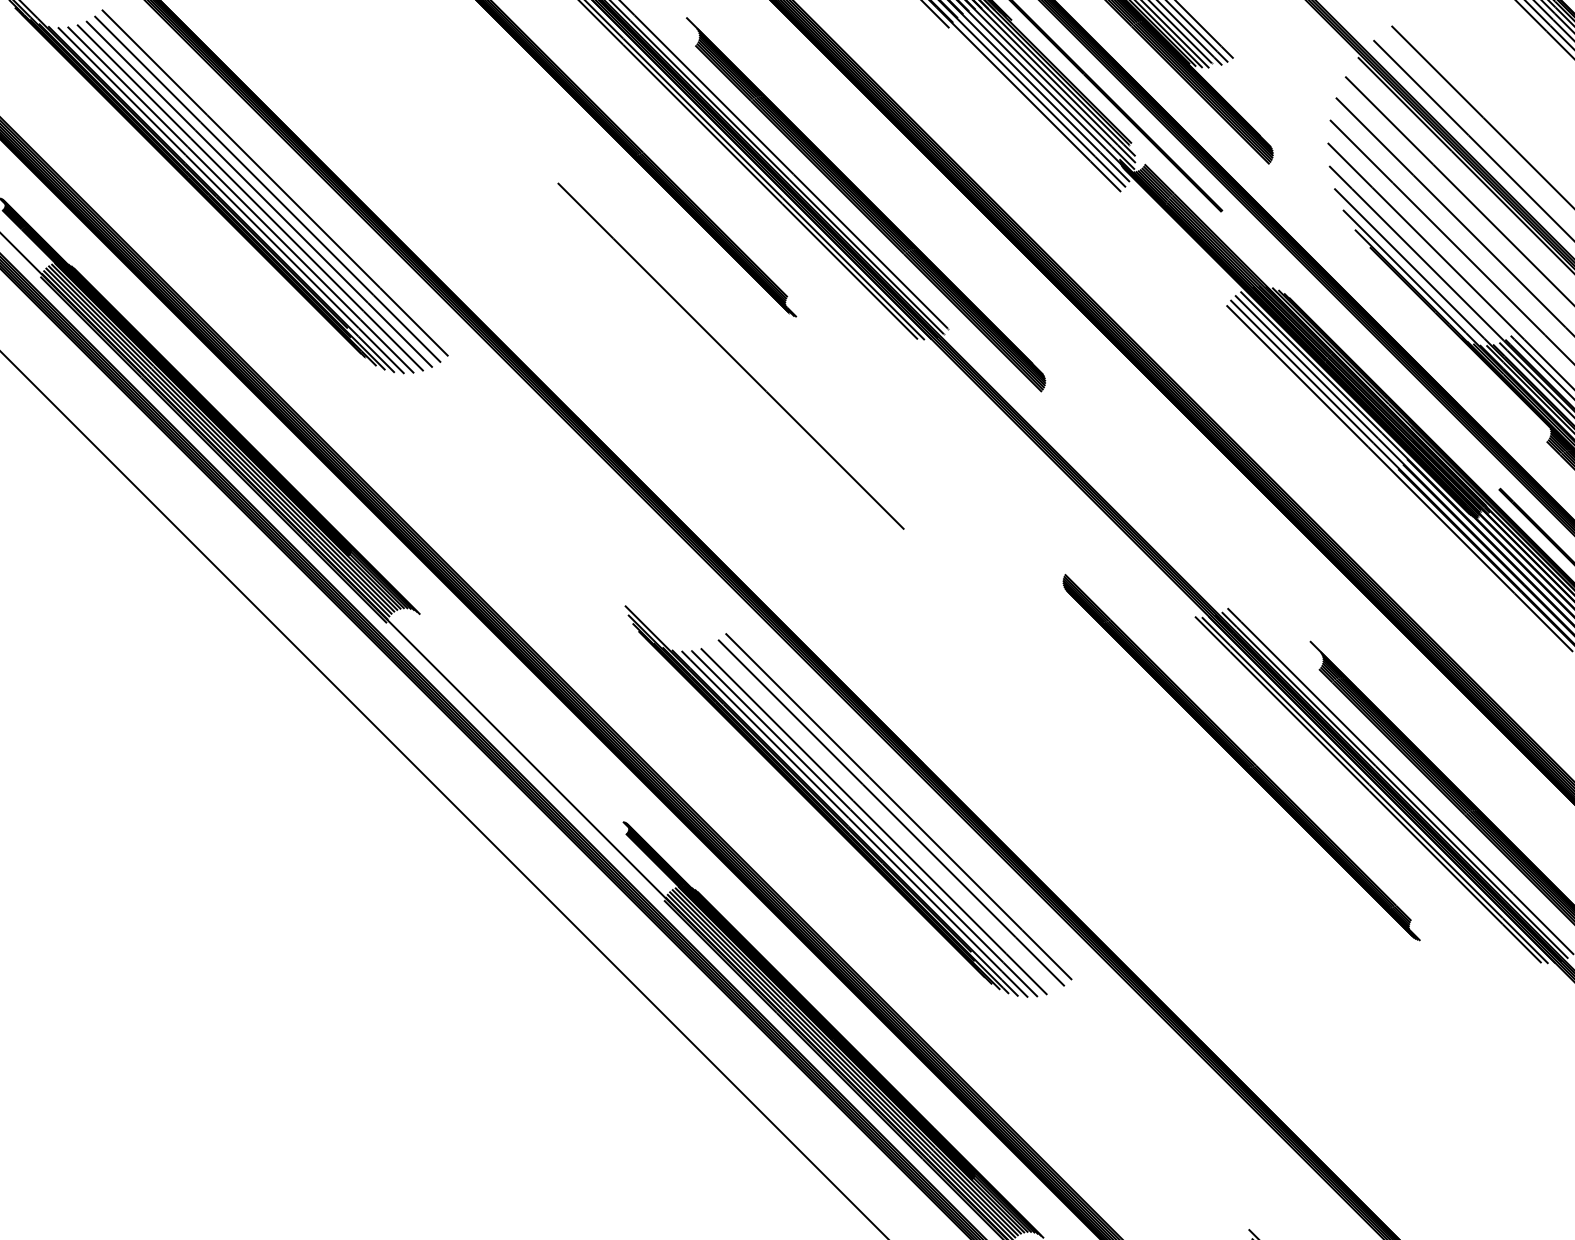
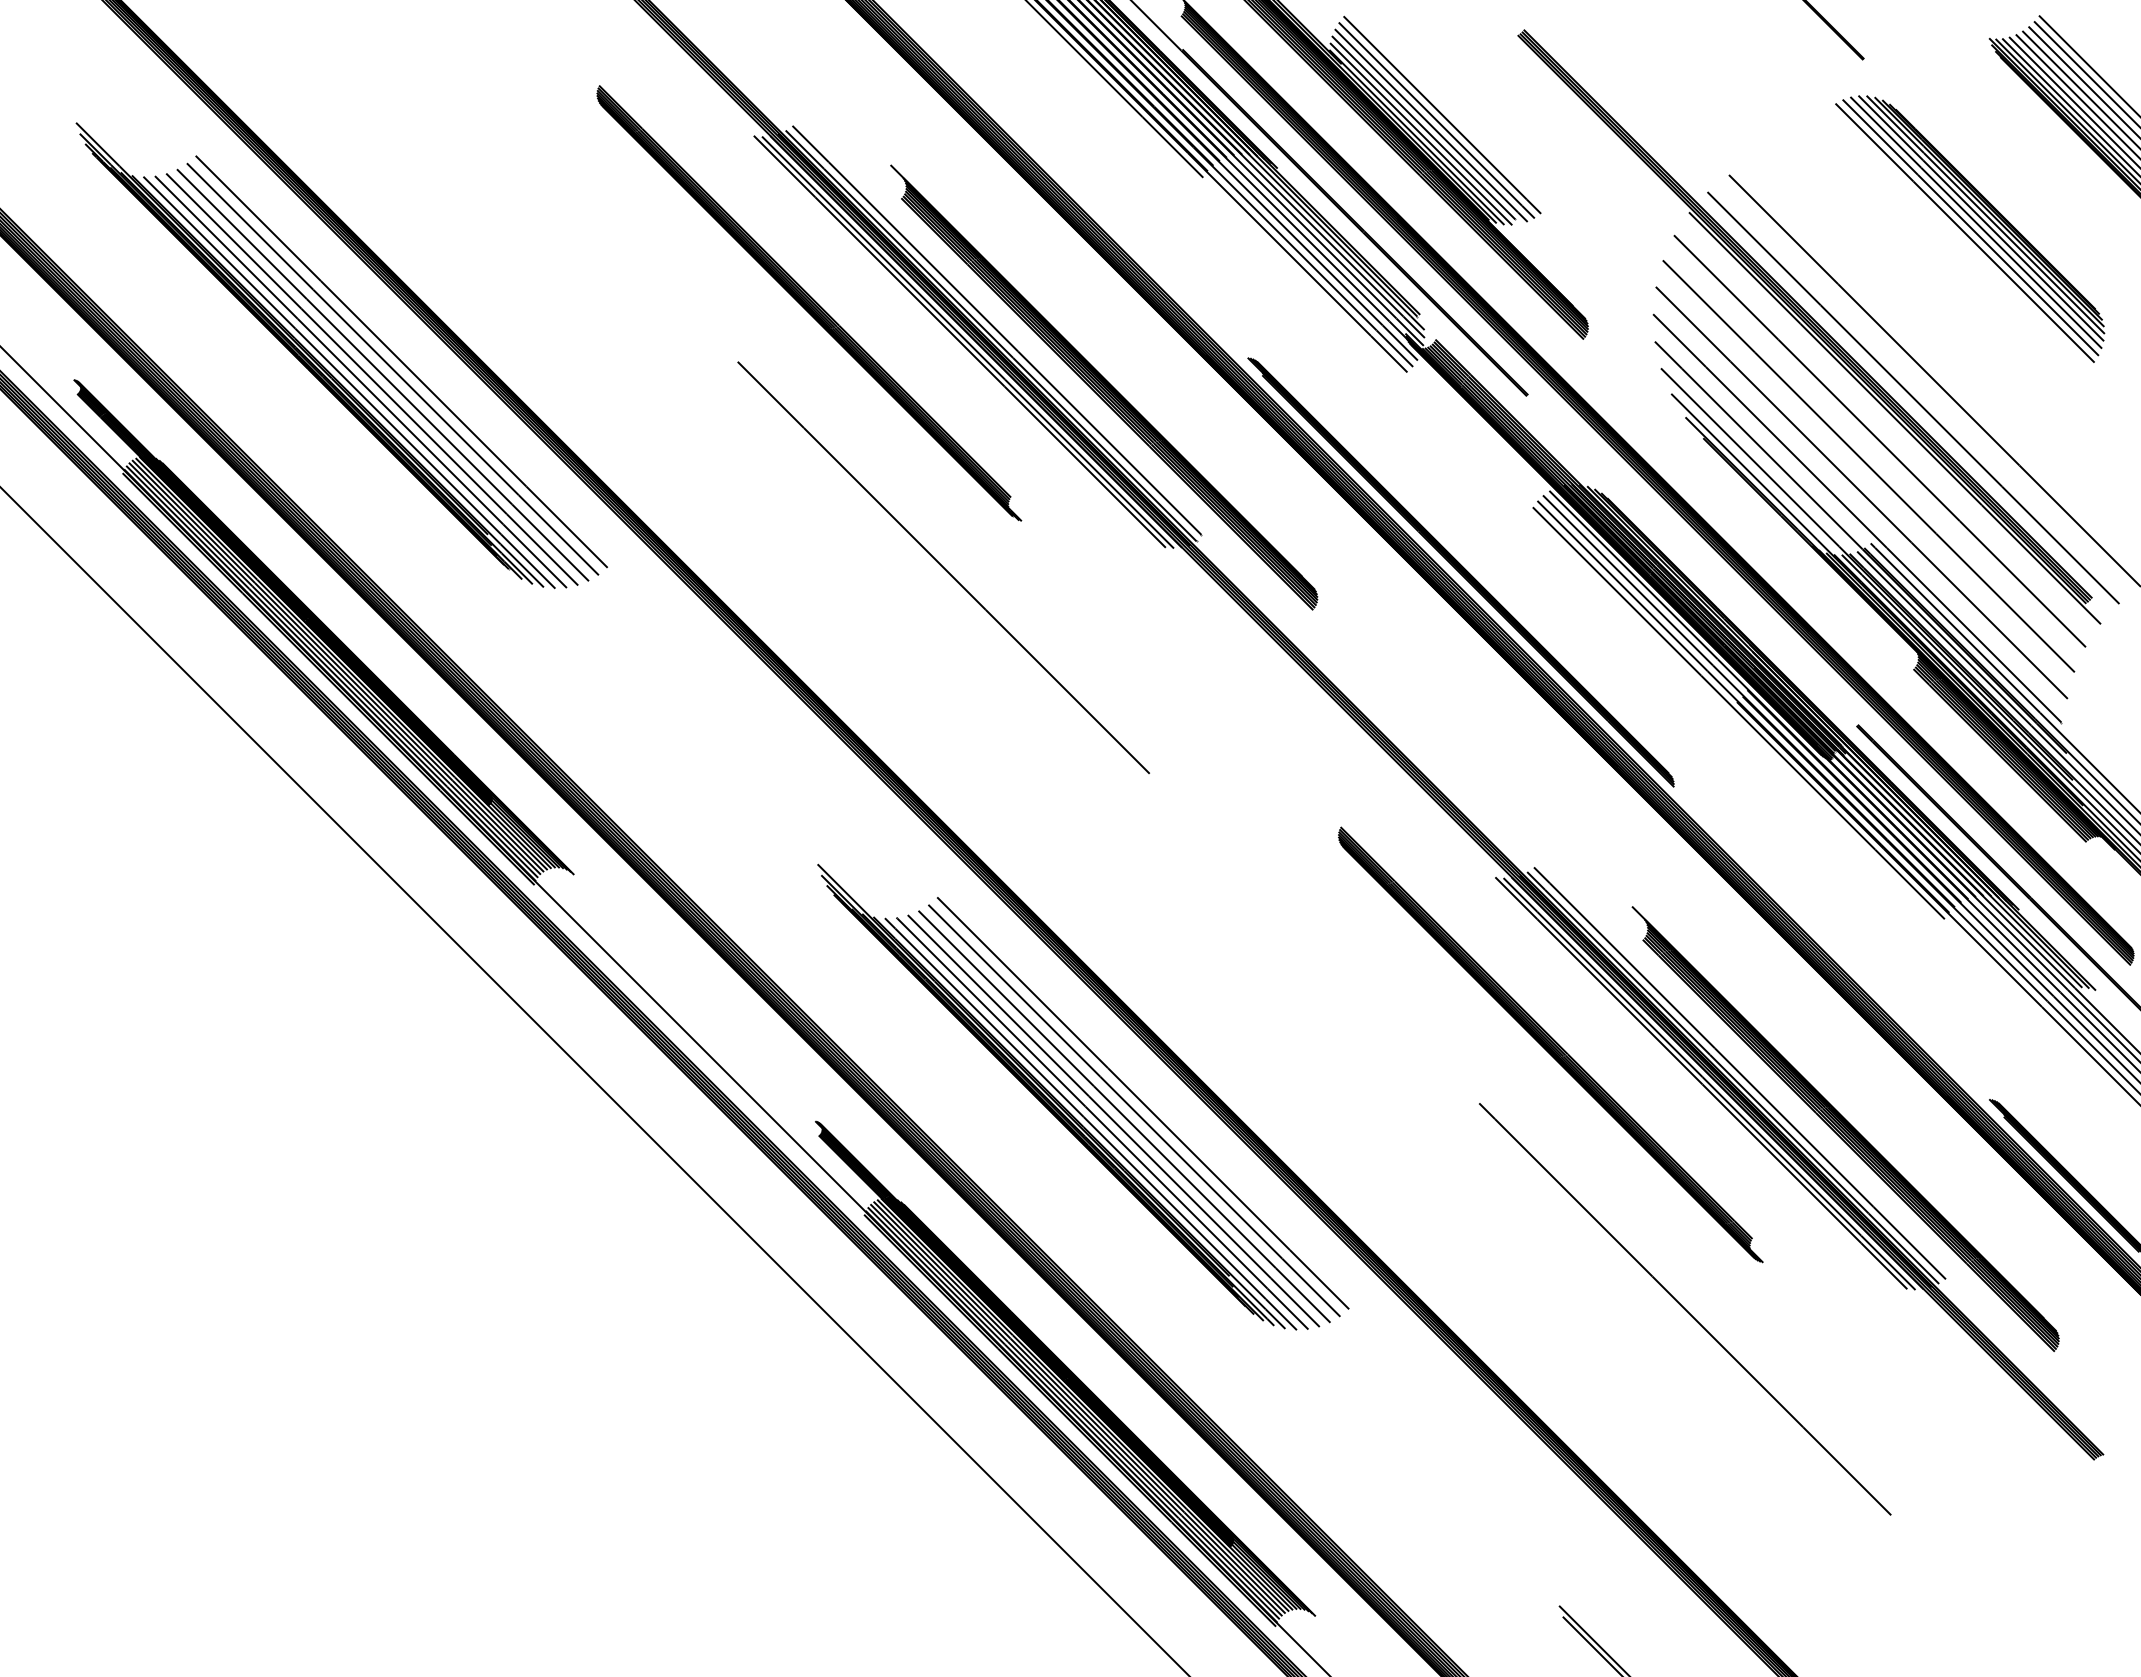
part: (1165, 360) -> (1460, 572), added
line: (883, 817) -> (1124, 1116), added
line: (1354, 980) -> (1685, 1309), added

